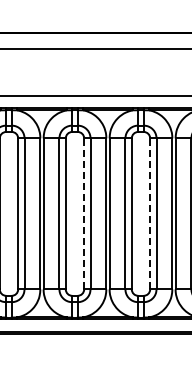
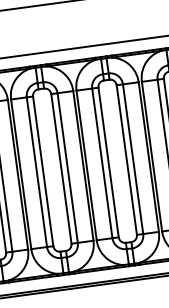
line: (84, 213) -> (61, 168), dashed -> solid
line: (150, 213) -> (127, 159), dashed -> solid

